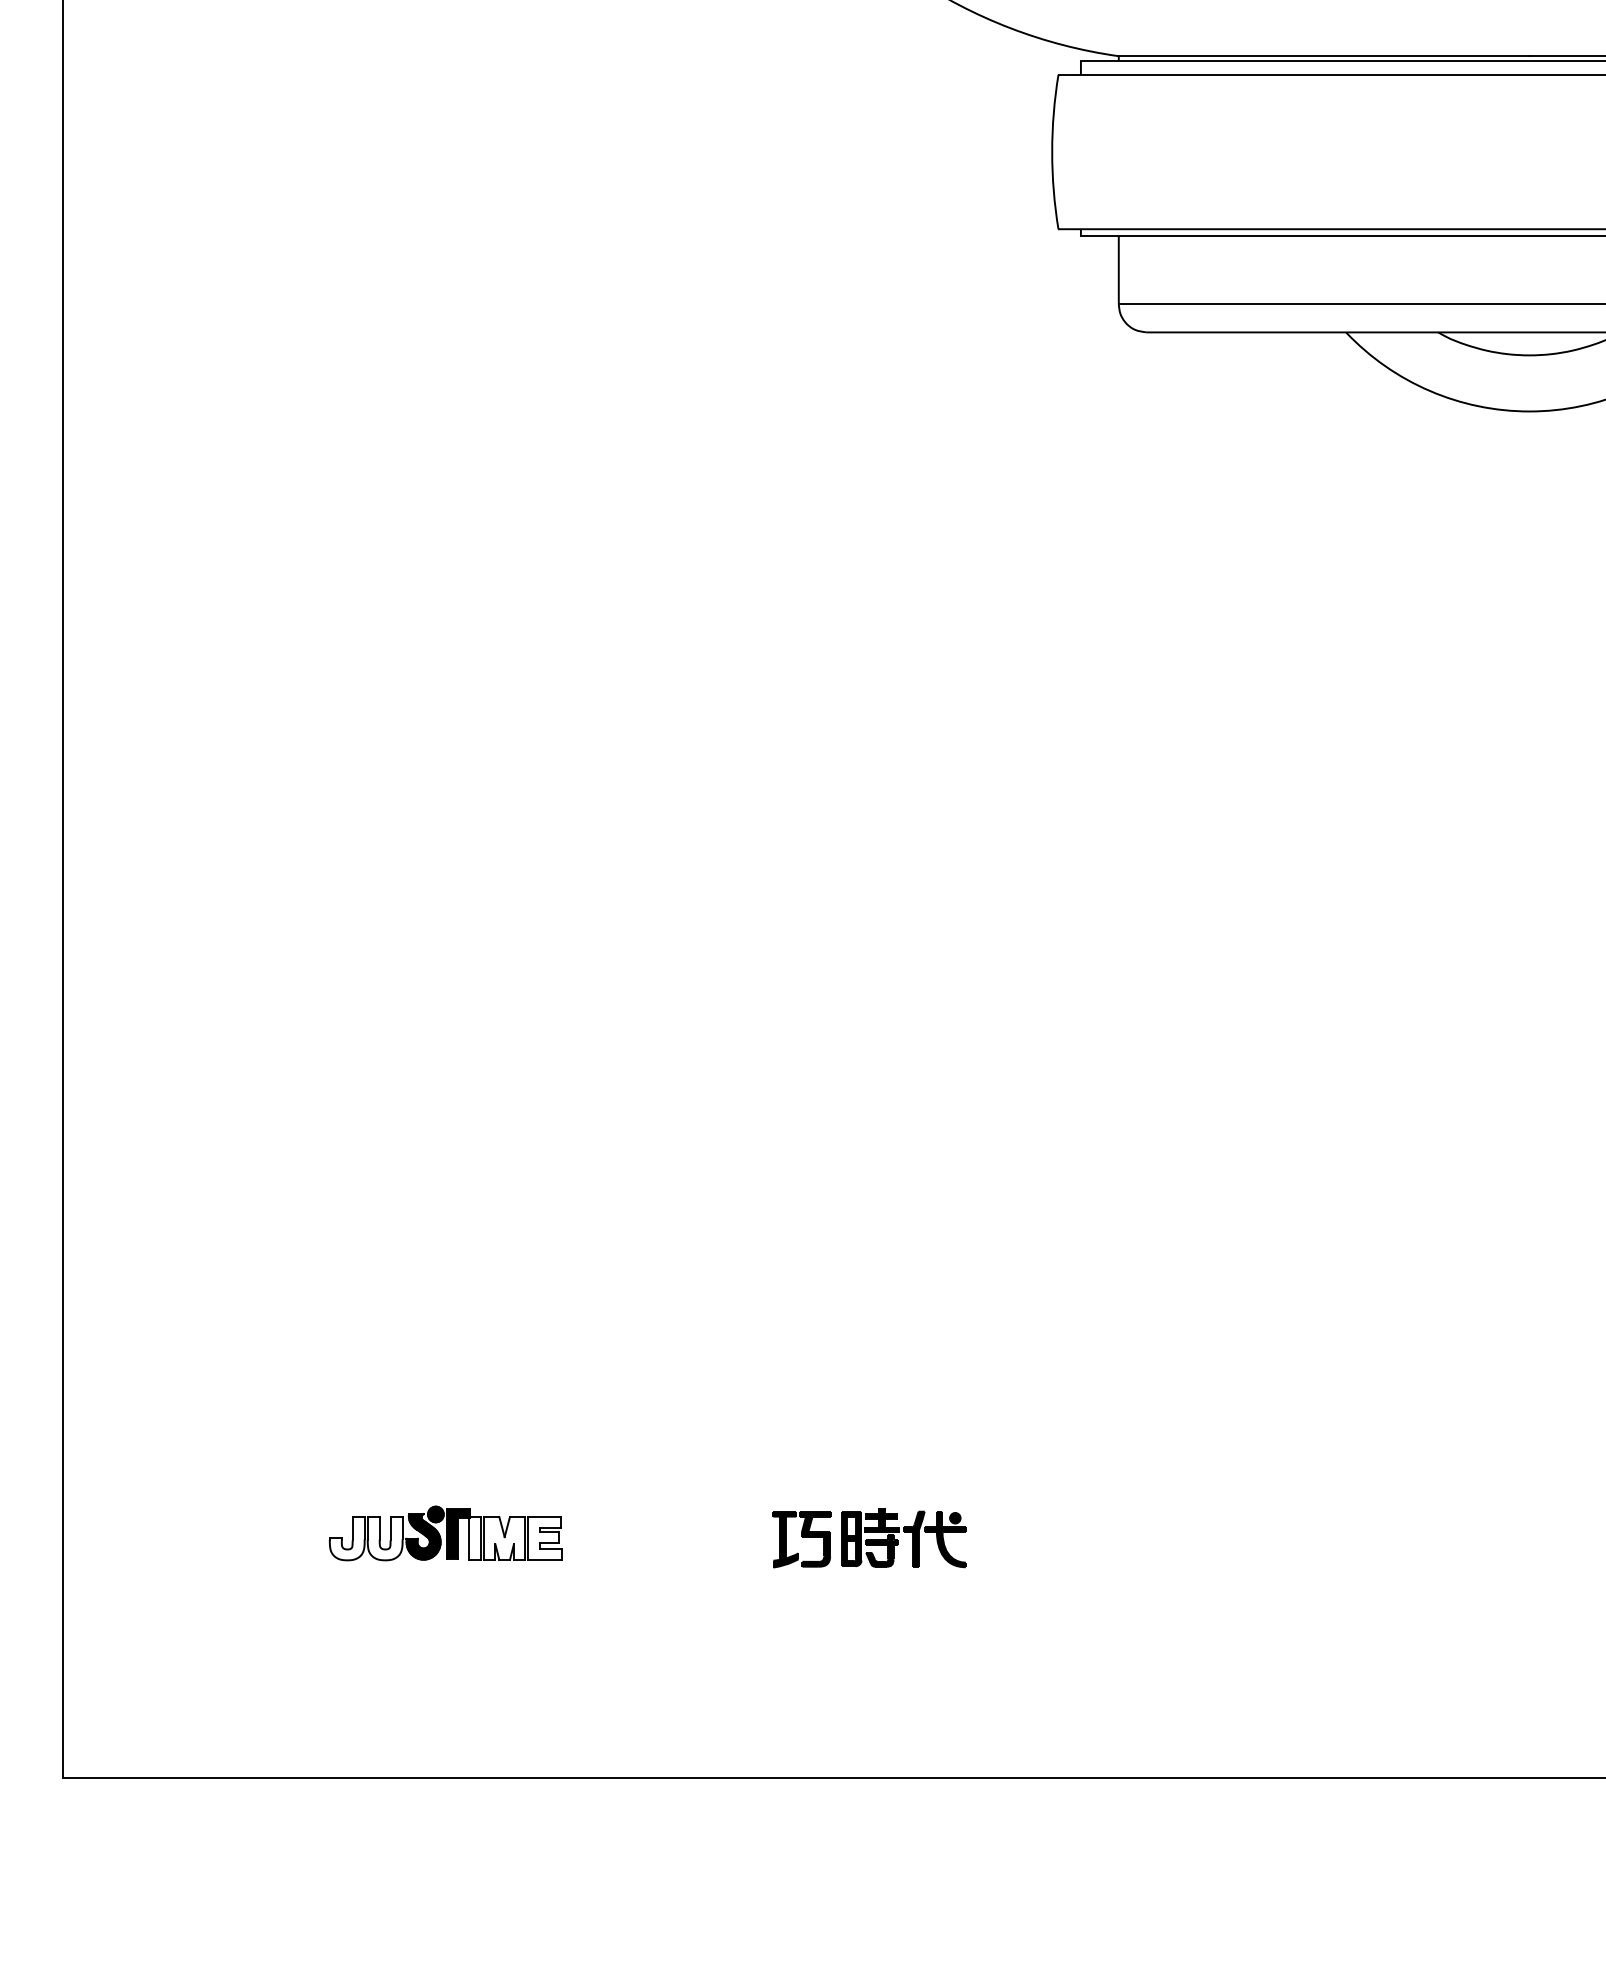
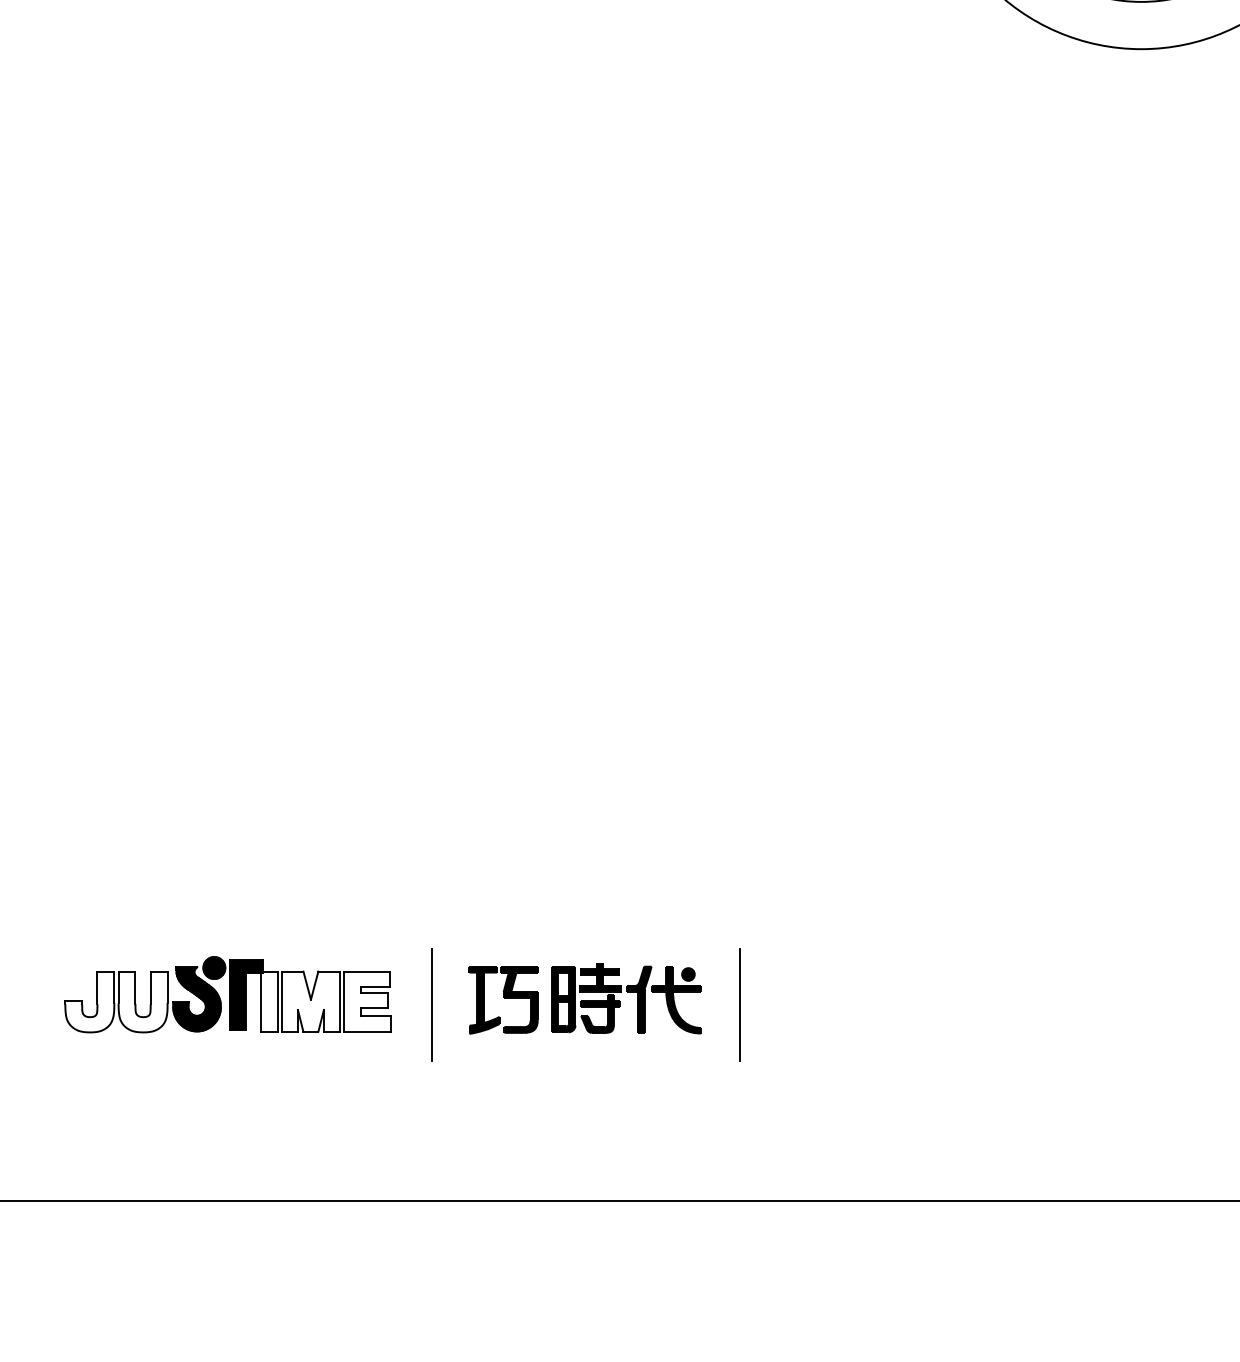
part: (445, 1533) -> (227, 994), size x1.67
part: (869, 1538) -> (585, 998), size x1.43
line: (688, 1545) -> (432, 1004), added
line: (1053, 1545) -> (740, 1004), added

